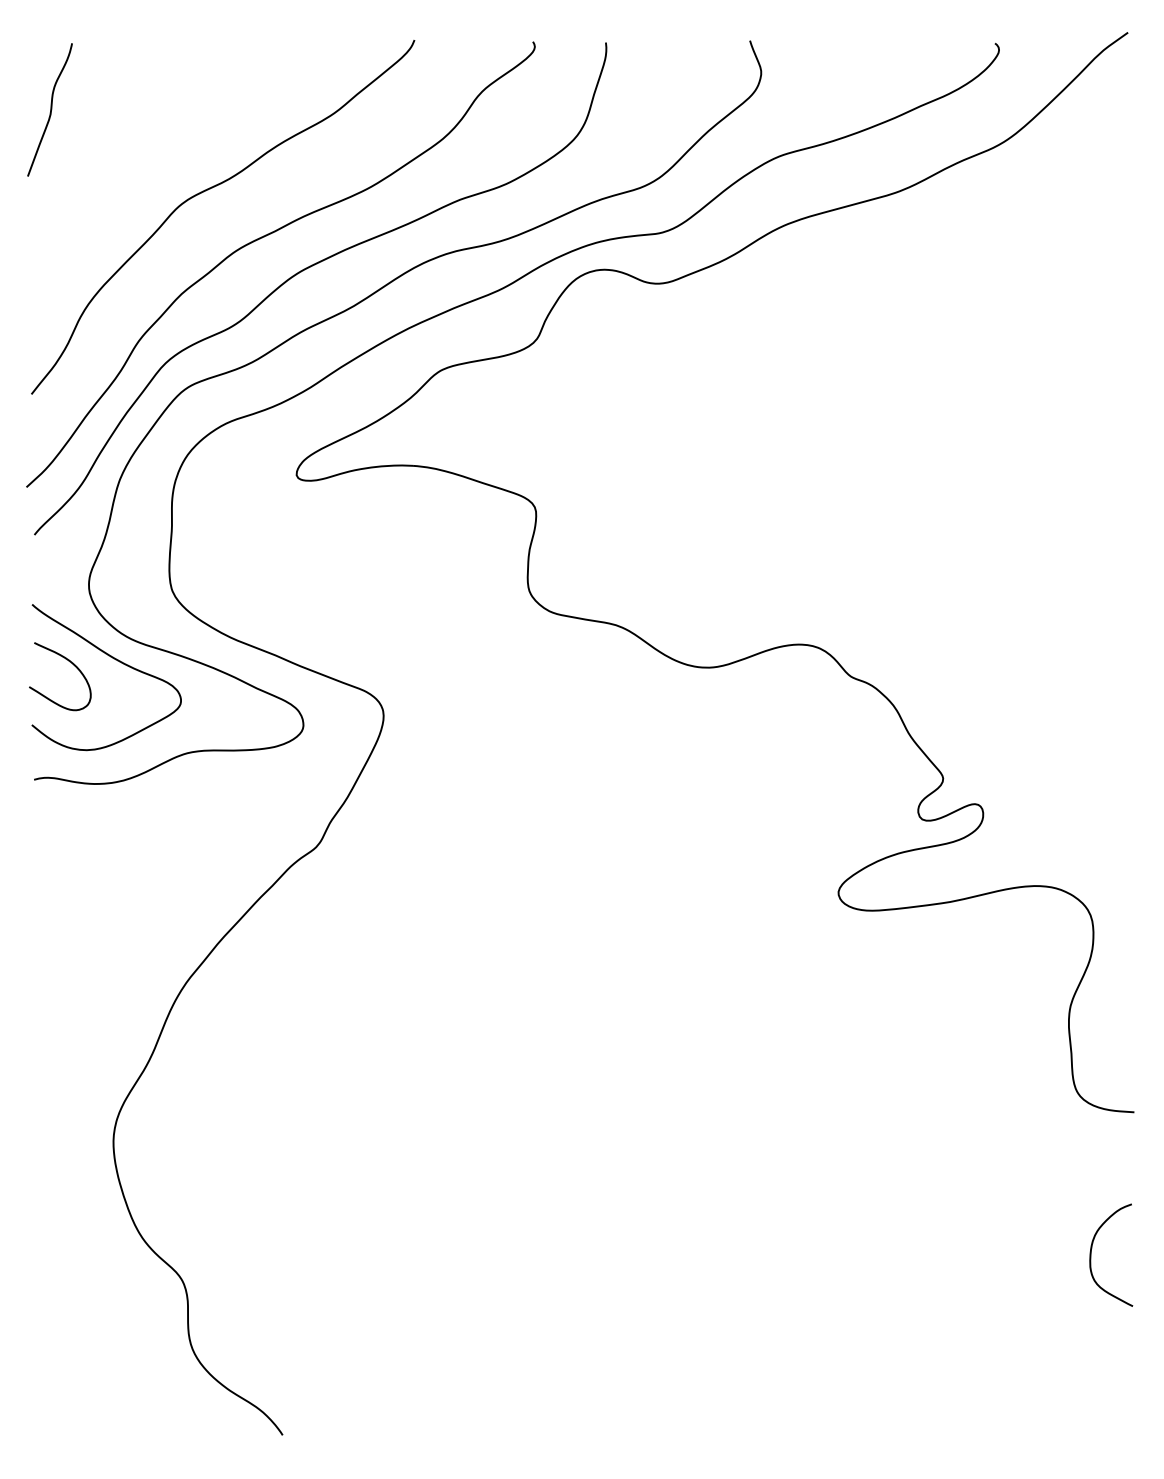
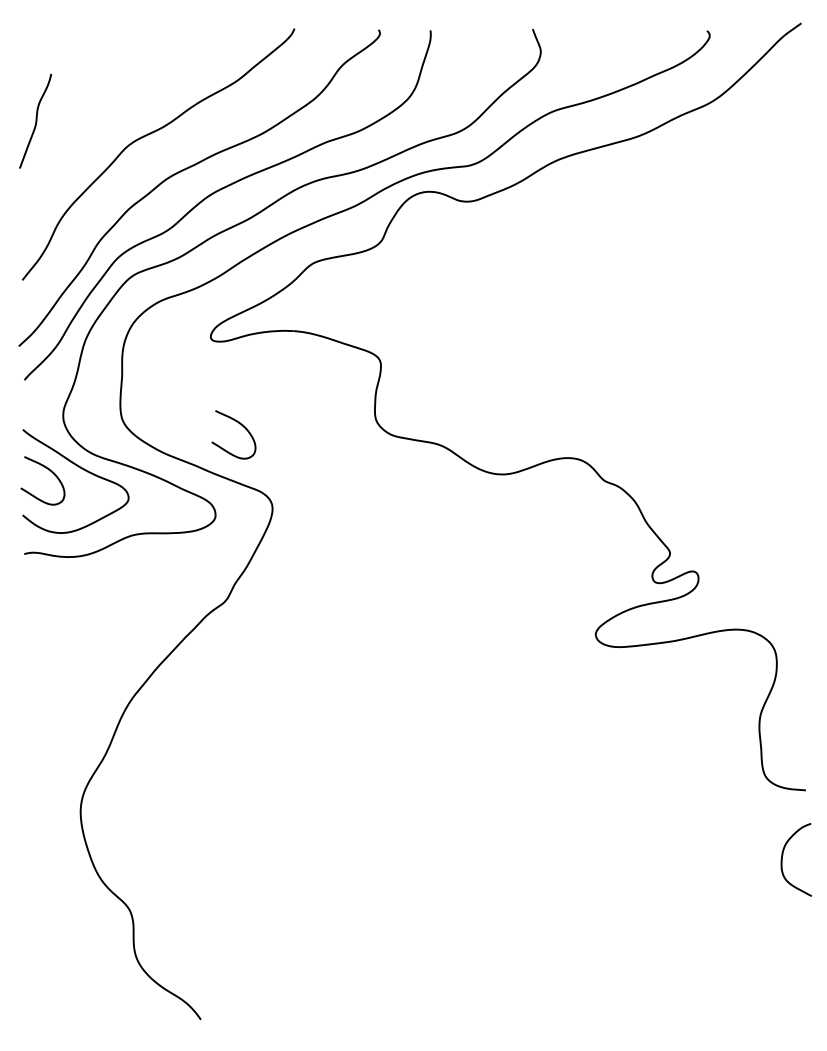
curve: (49, 108) -> (35, 120), moved
curve: (337, 597) -> (239, 424), added
curve: (1092, 1249) -> (783, 855), moved

